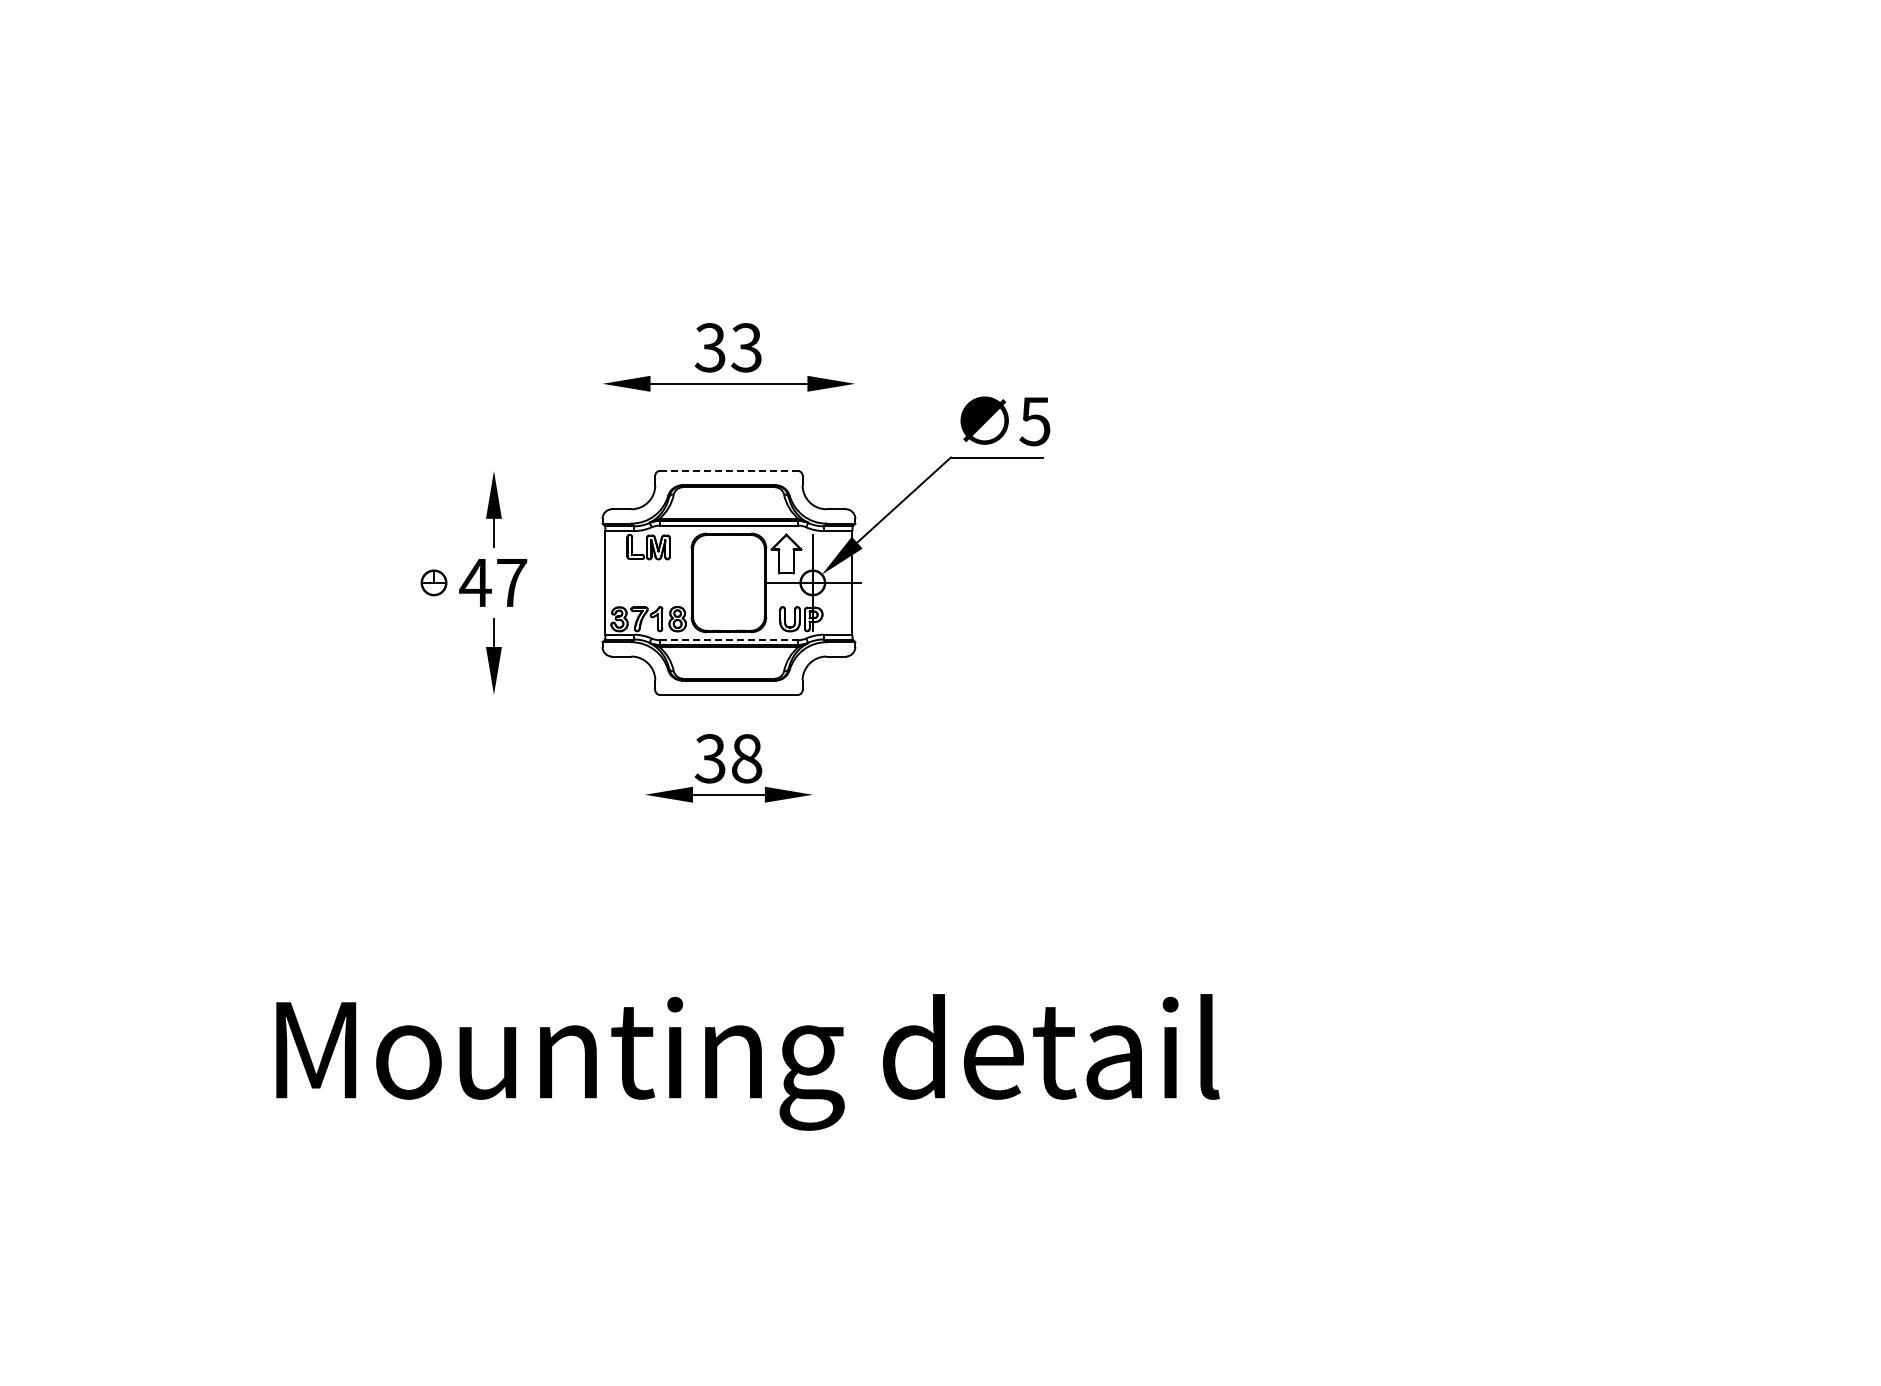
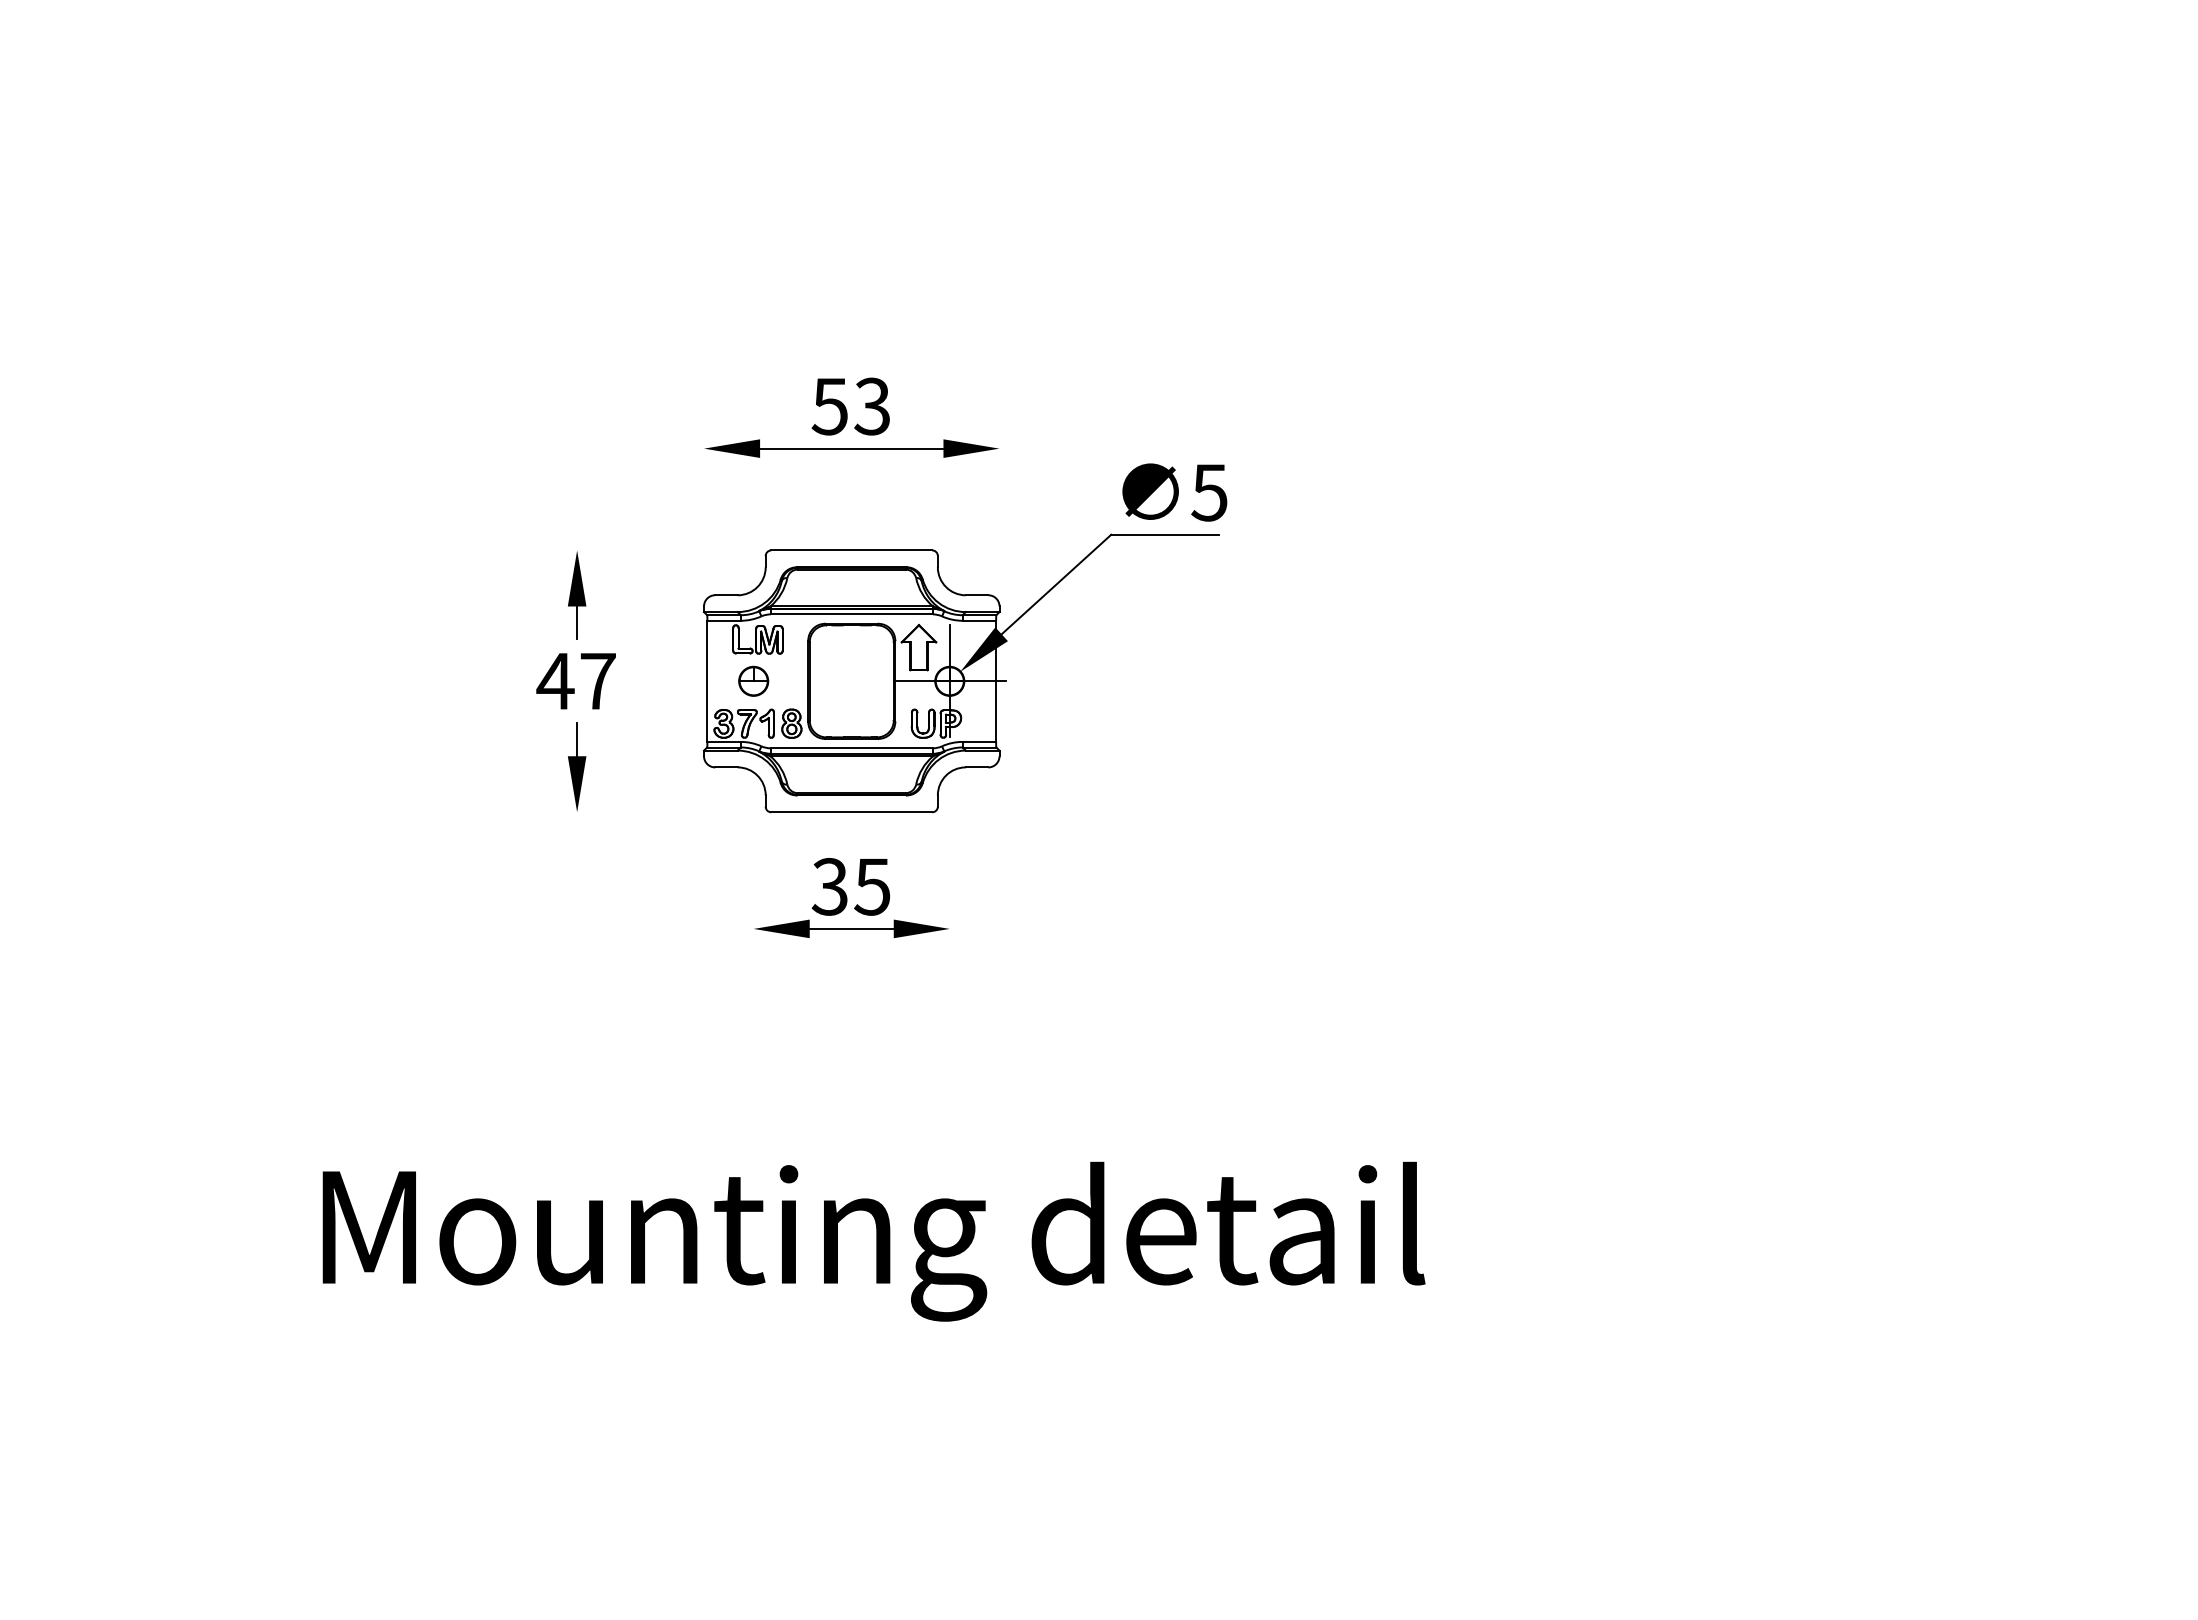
text: (709, 347) -> (829, 406), 33 -> 53
line: (728, 470) -> (851, 549), dashed -> solid
part: (433, 582) -> (753, 680), moved
line: (729, 640) -> (852, 748), dashed -> solid
text: (746, 758) -> (872, 886), 38 -> 35

